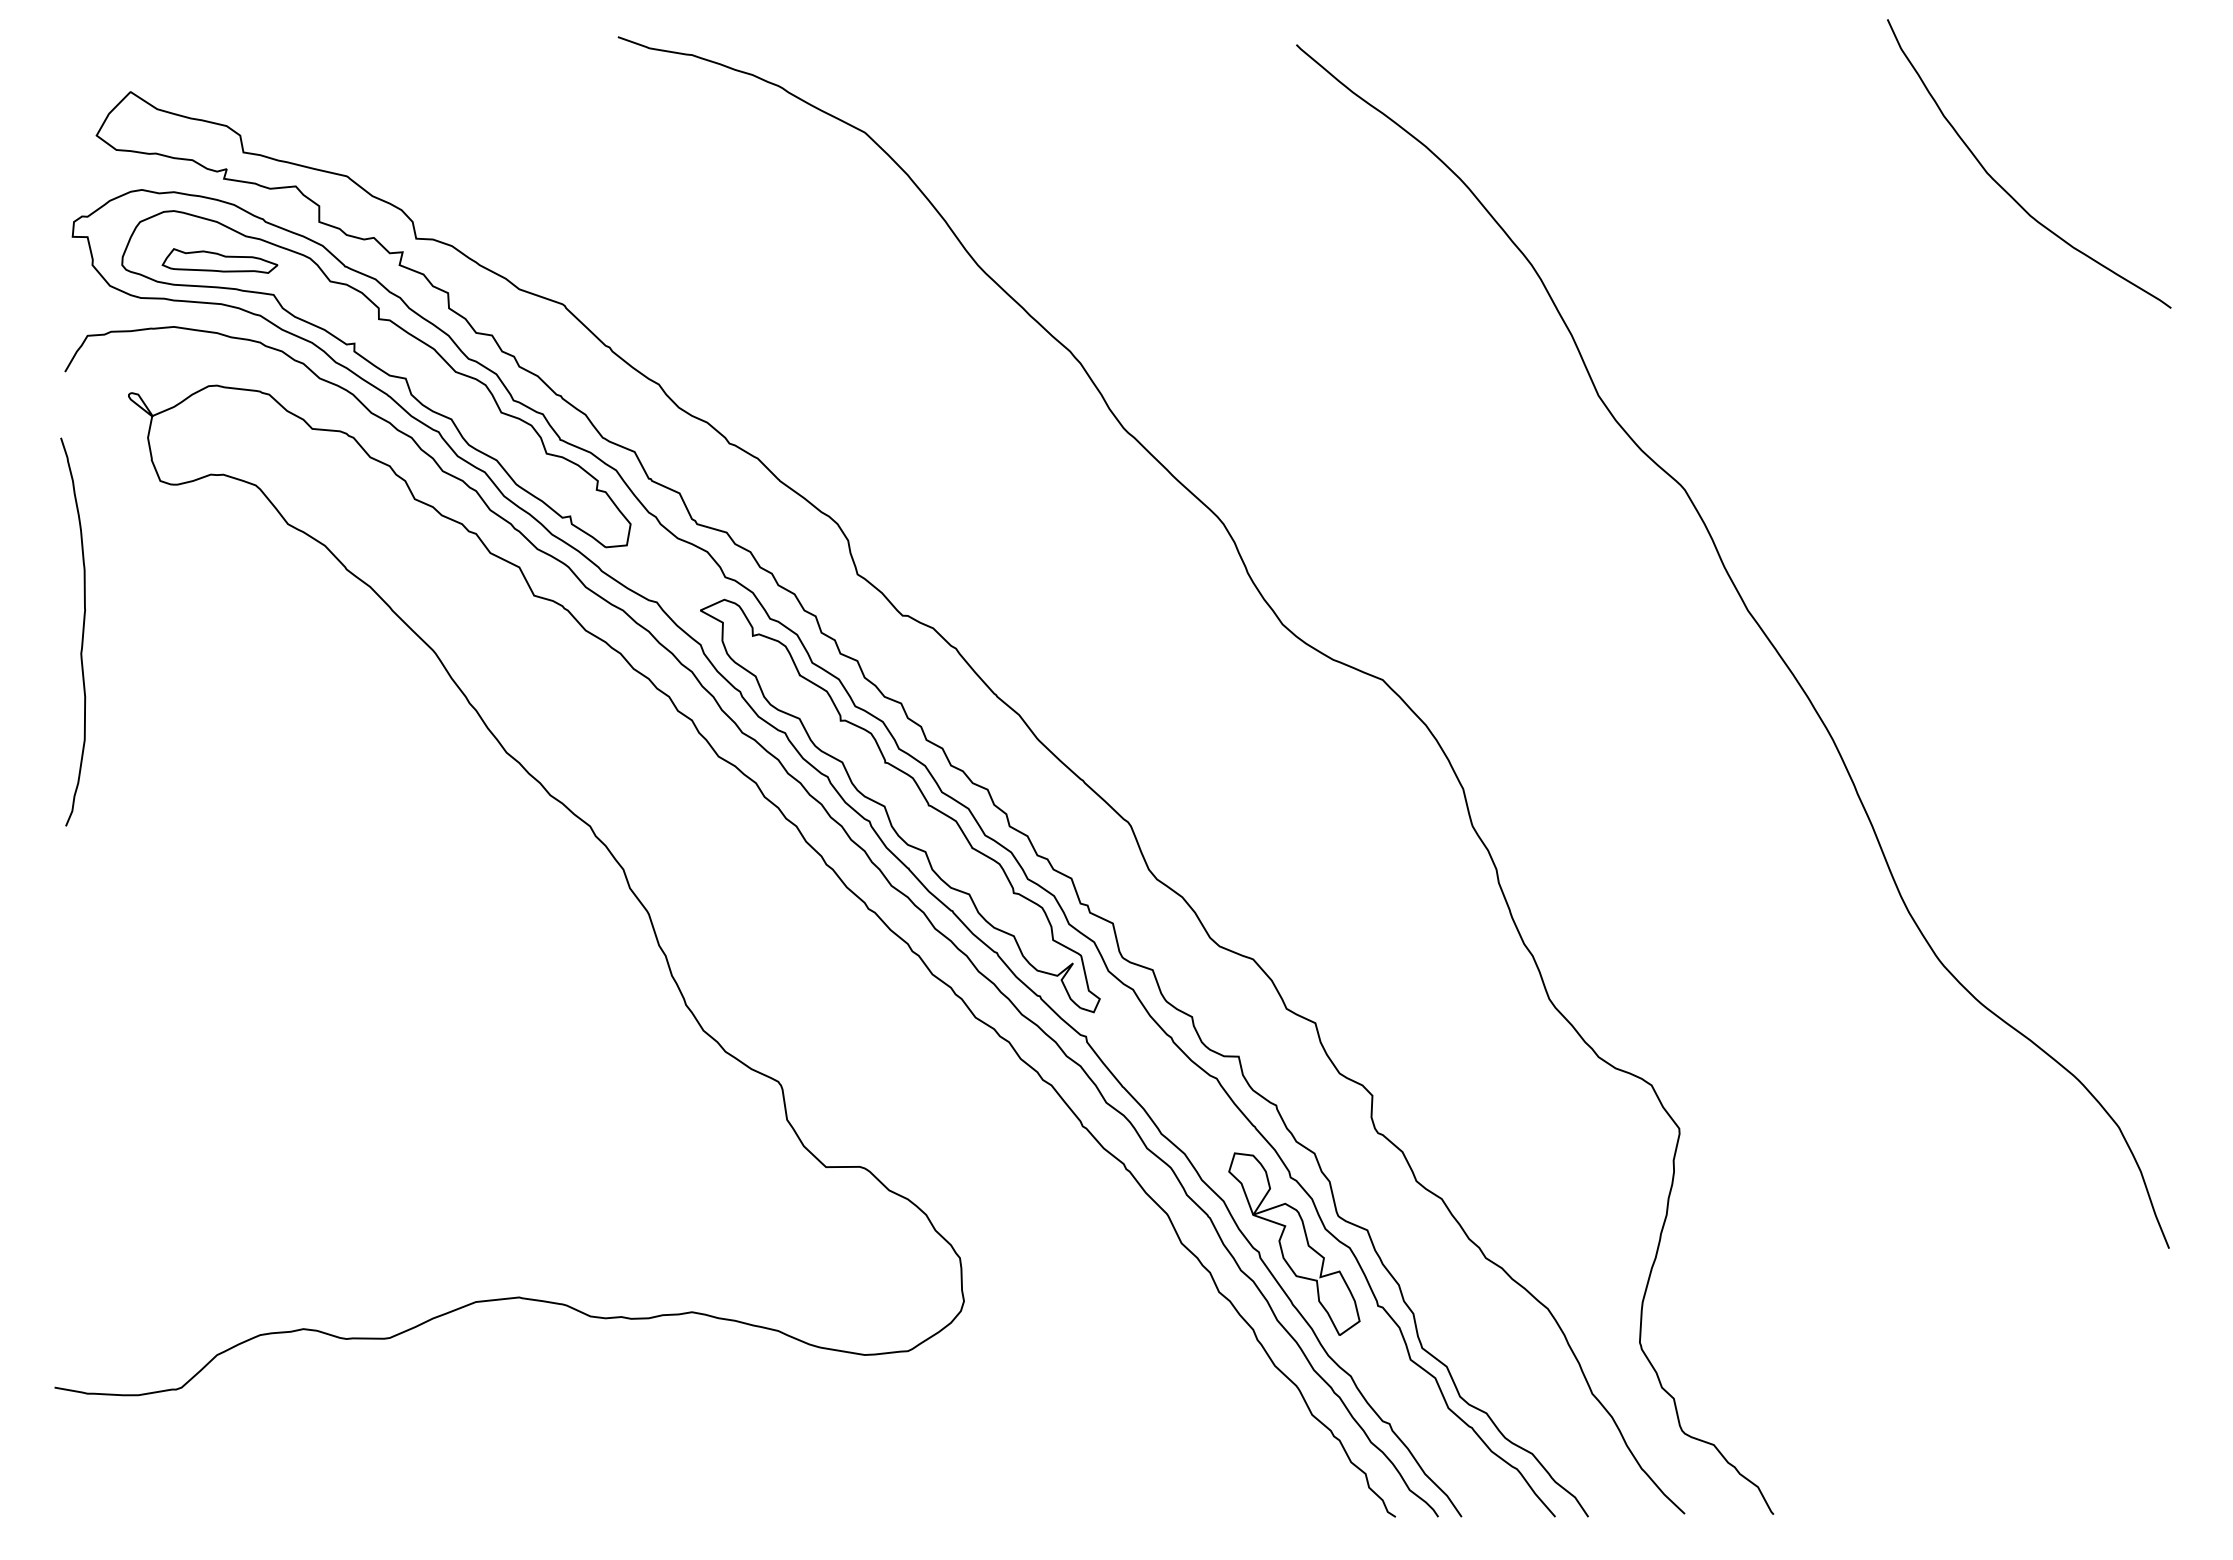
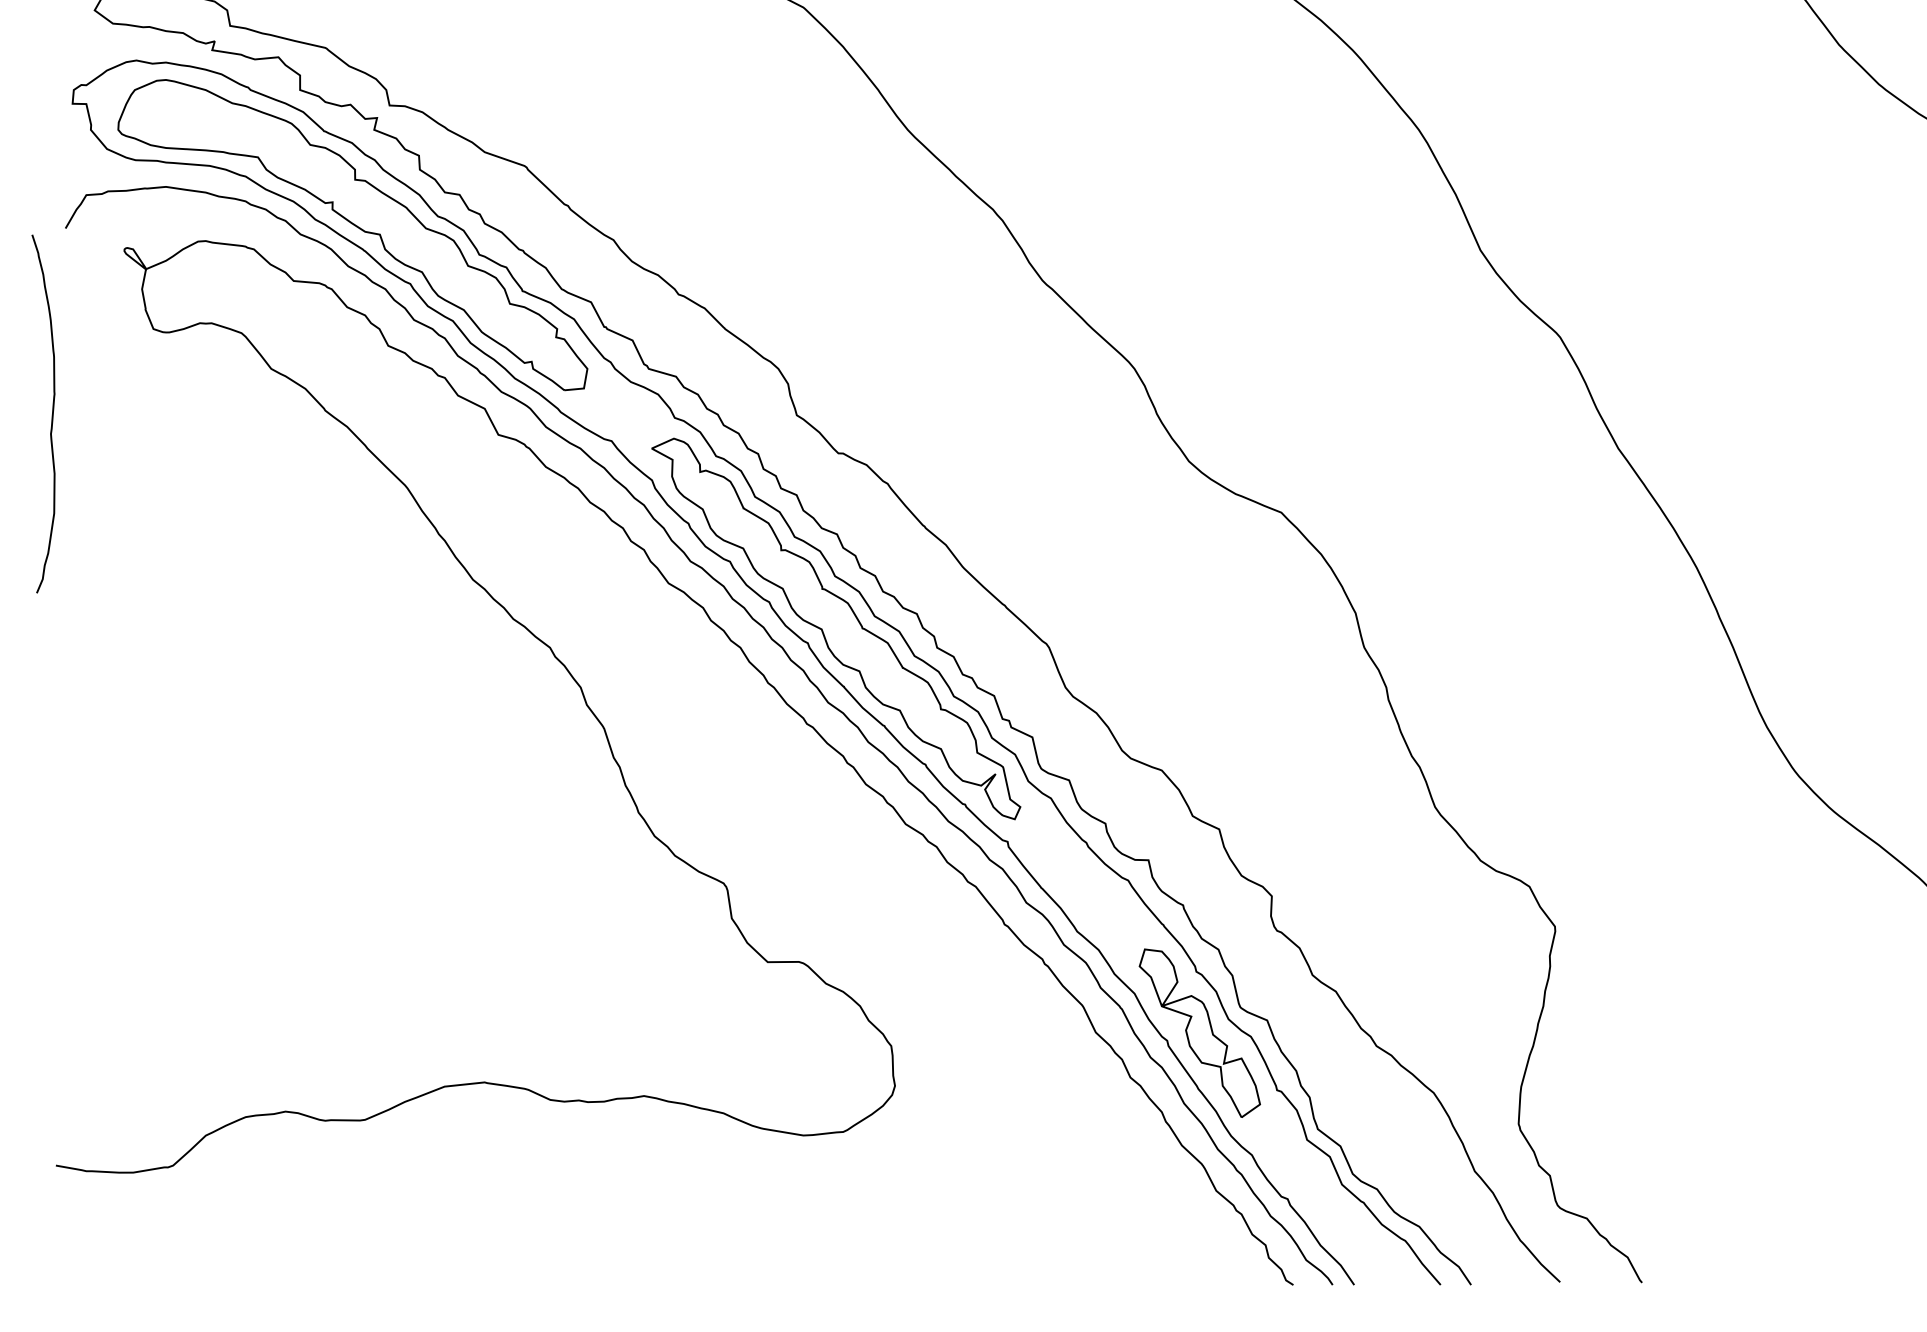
part: (219, 260) -> (208, 125), removed
curve: (82, 631) -> (52, 413), moved

